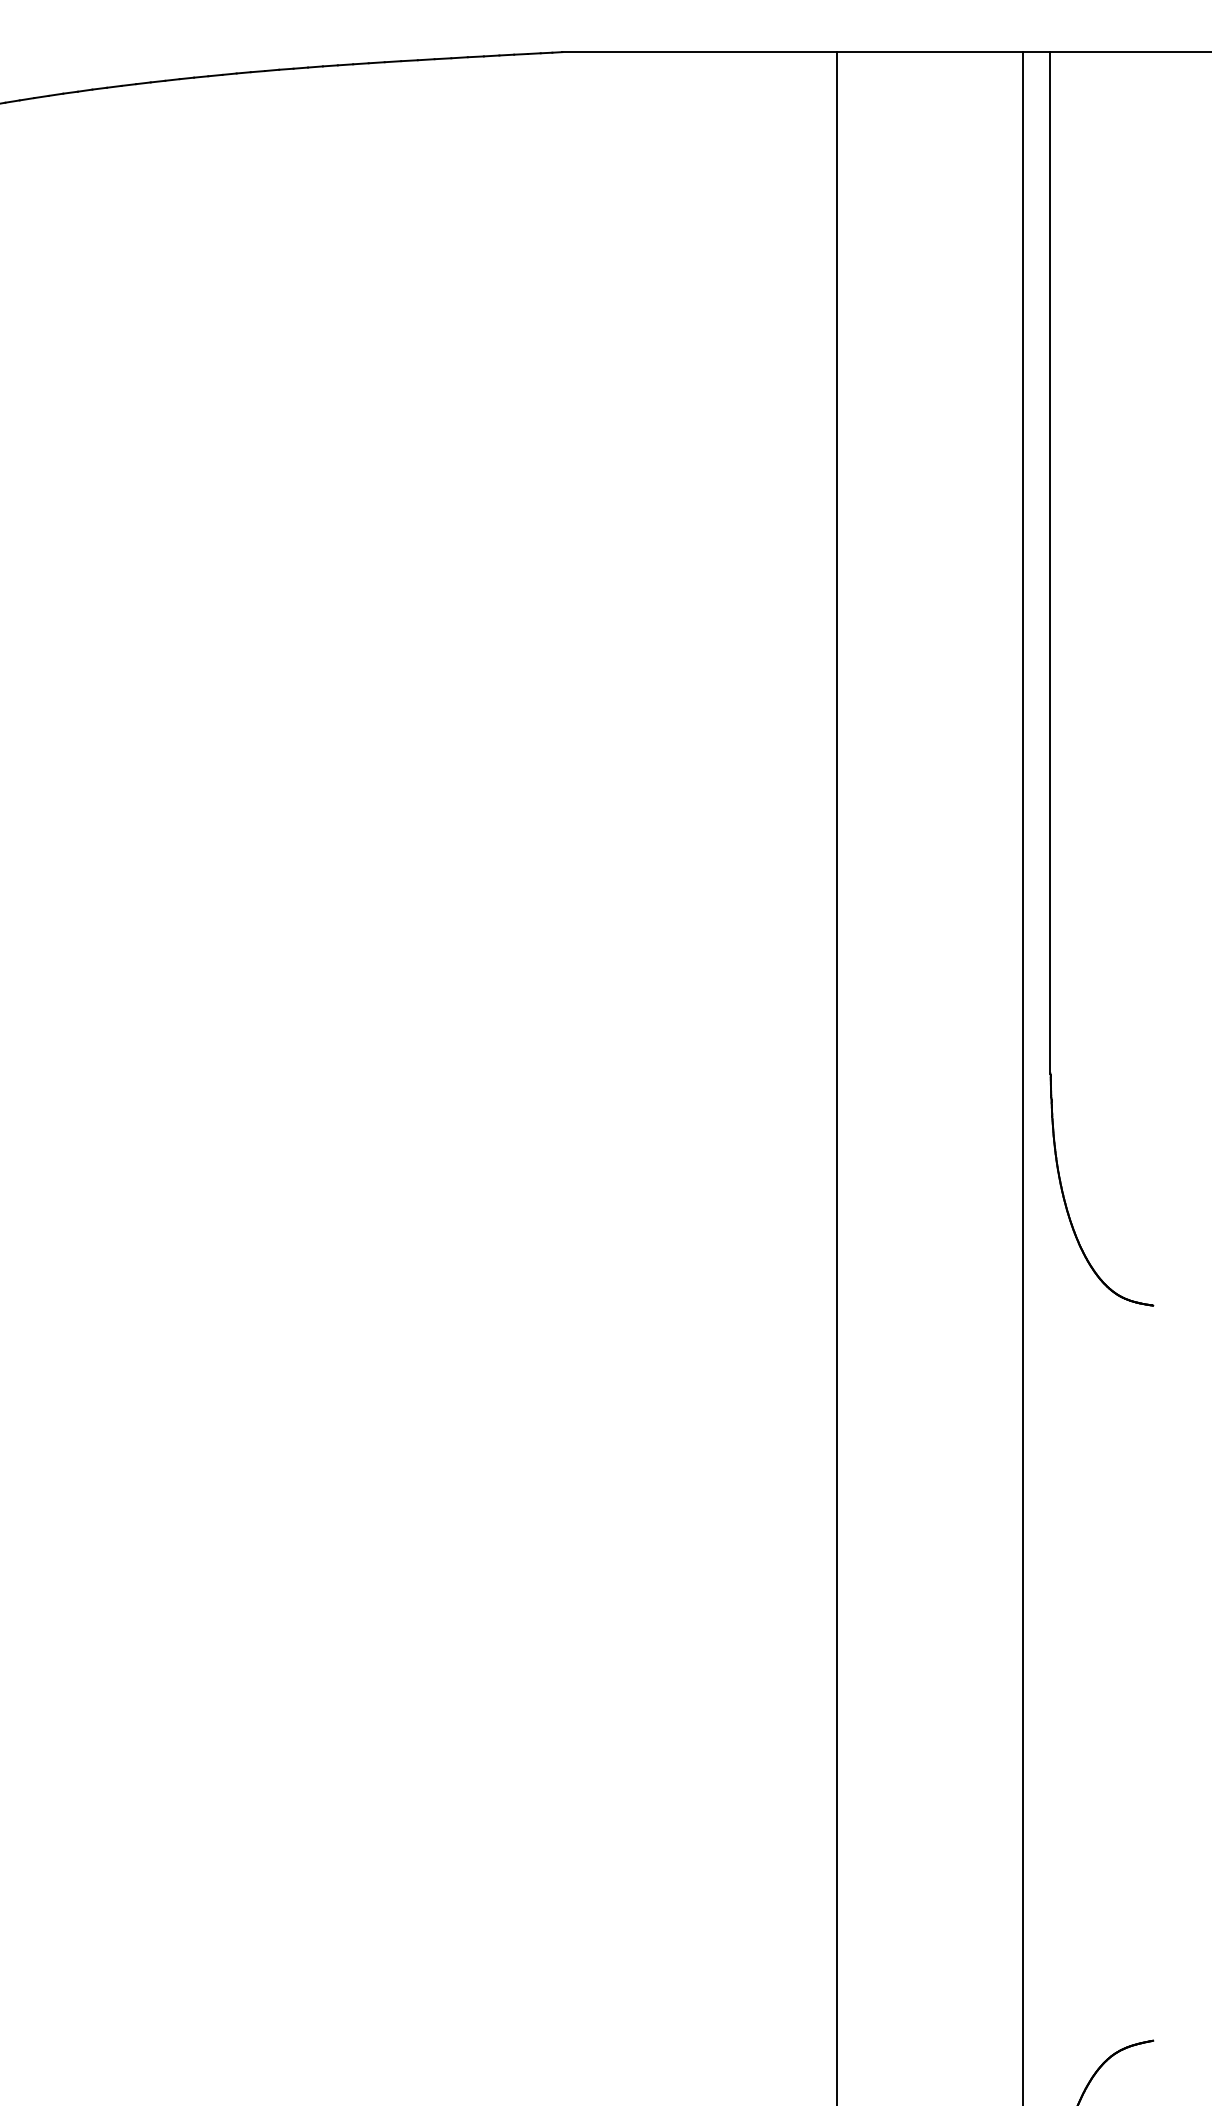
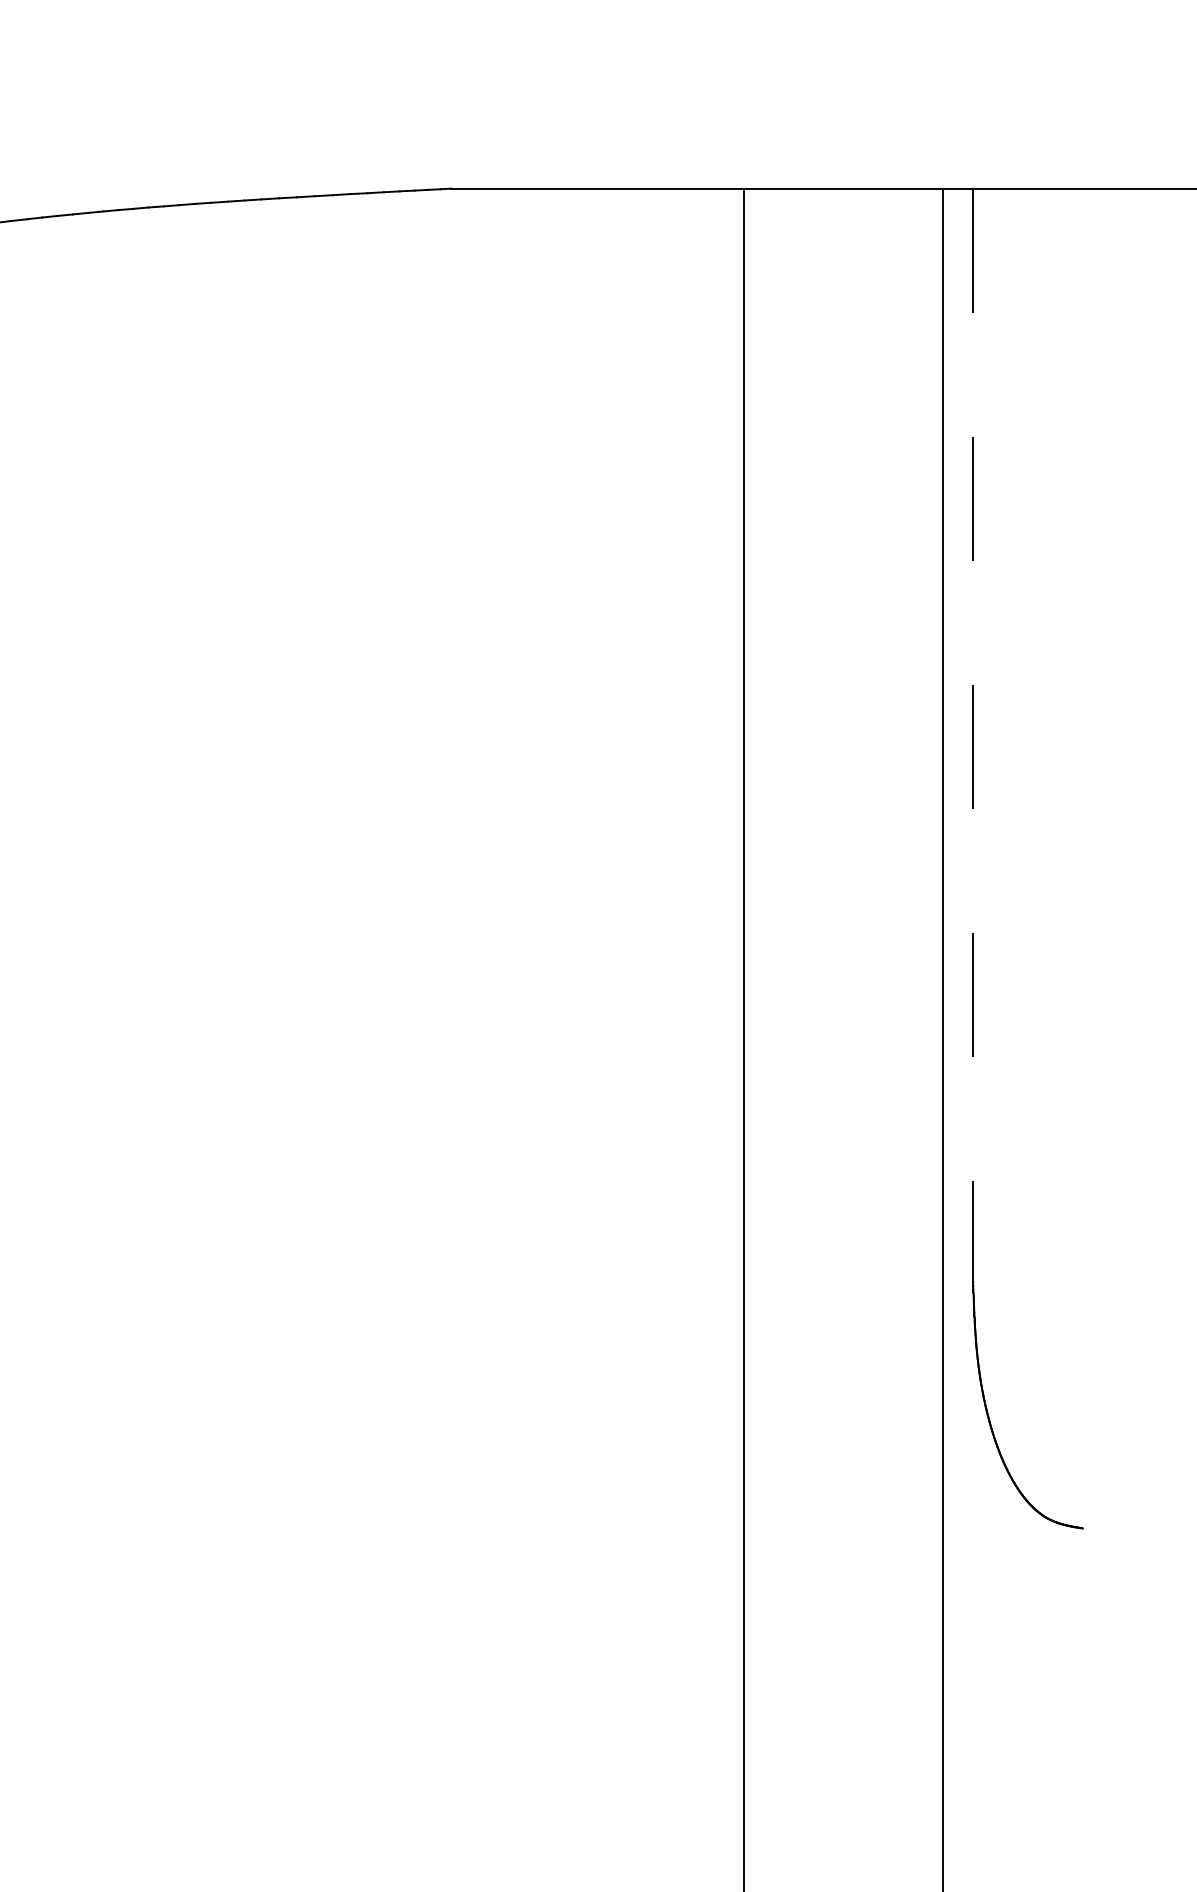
line: (1050, 562) -> (973, 734), solid -> dashed

